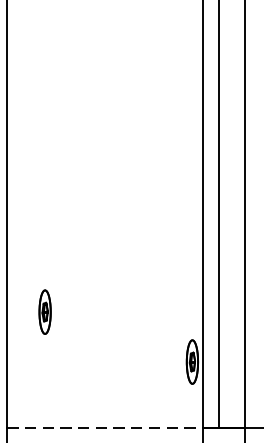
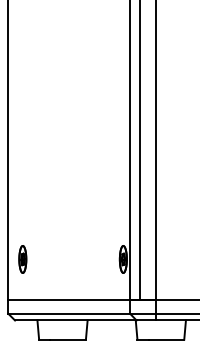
part: (44, 312) -> (22, 259), moved
line: (105, 428) -> (69, 300), dashed -> solid

